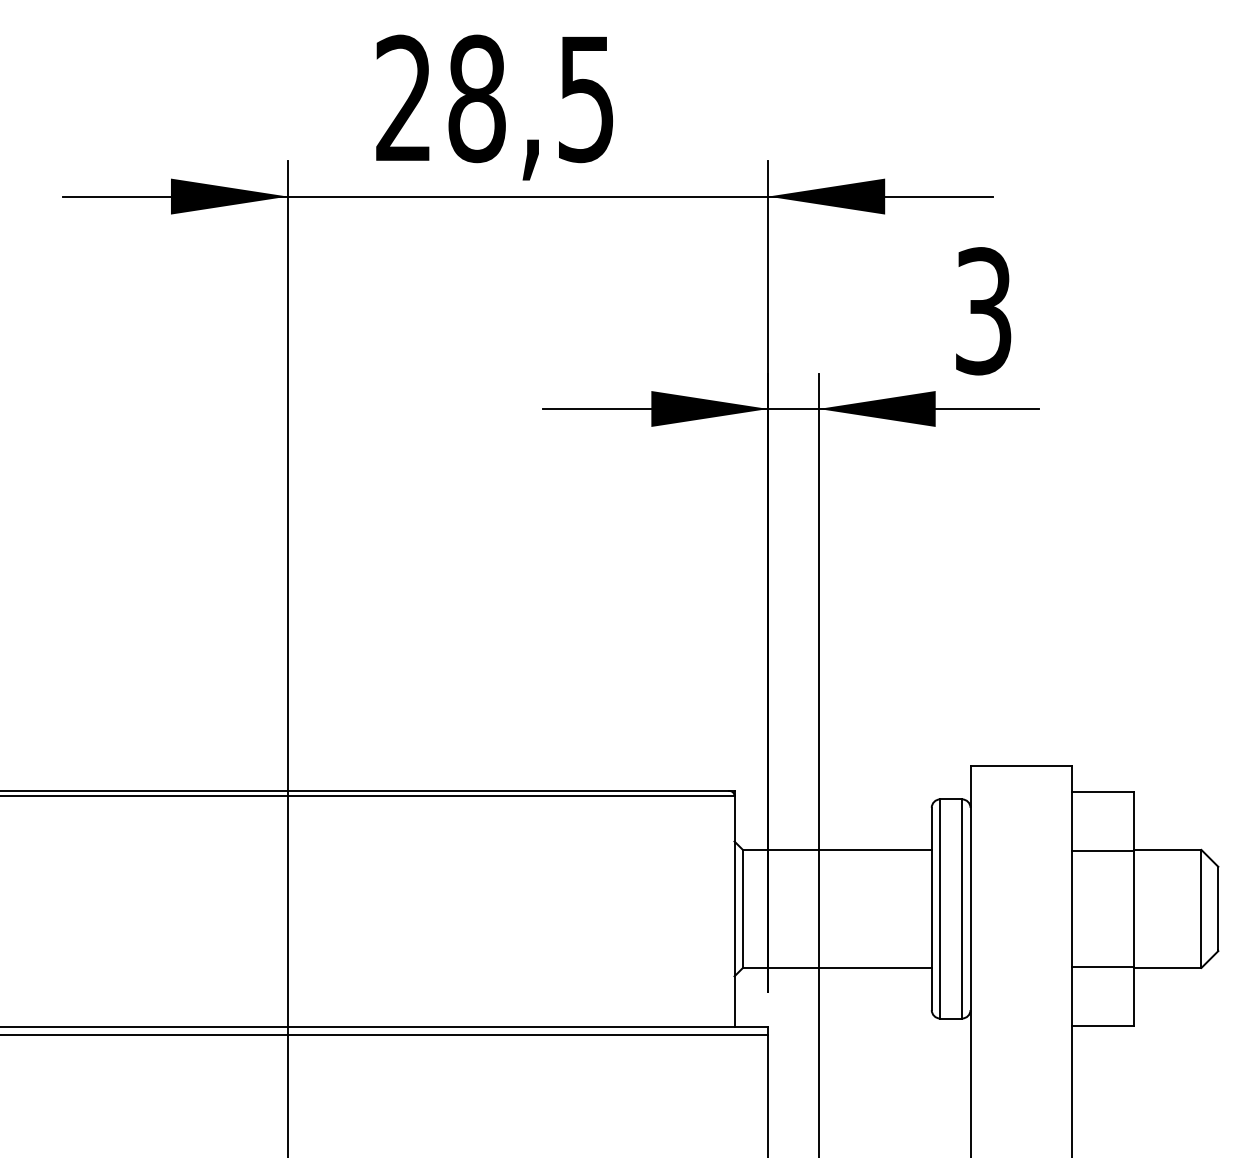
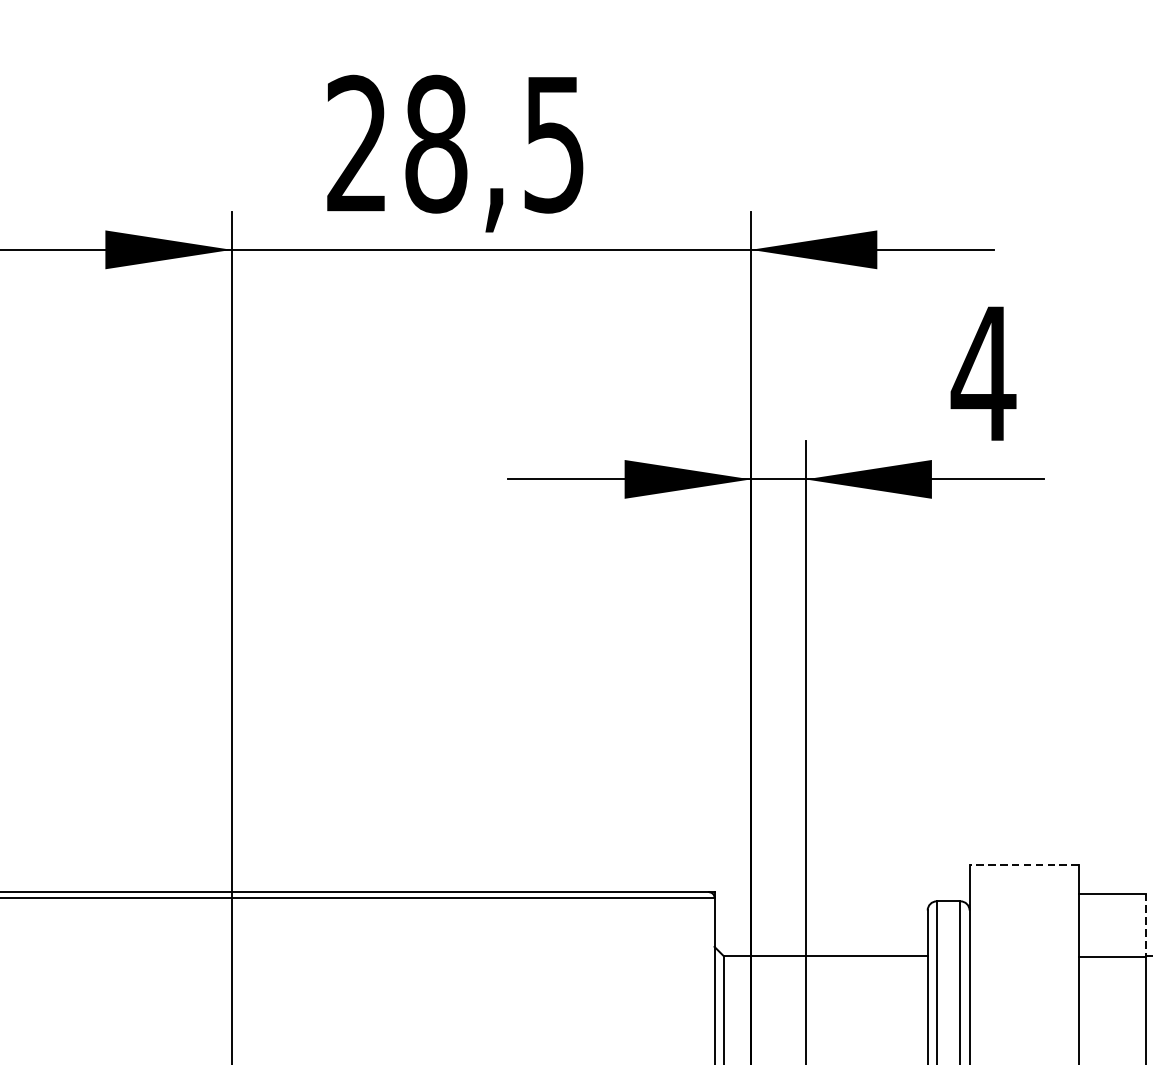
text: (983, 311) -> (983, 374), 3 -> 4
line: (1021, 765) -> (1024, 864), solid -> dashed
line: (1134, 821) -> (1146, 925), solid -> dashed

